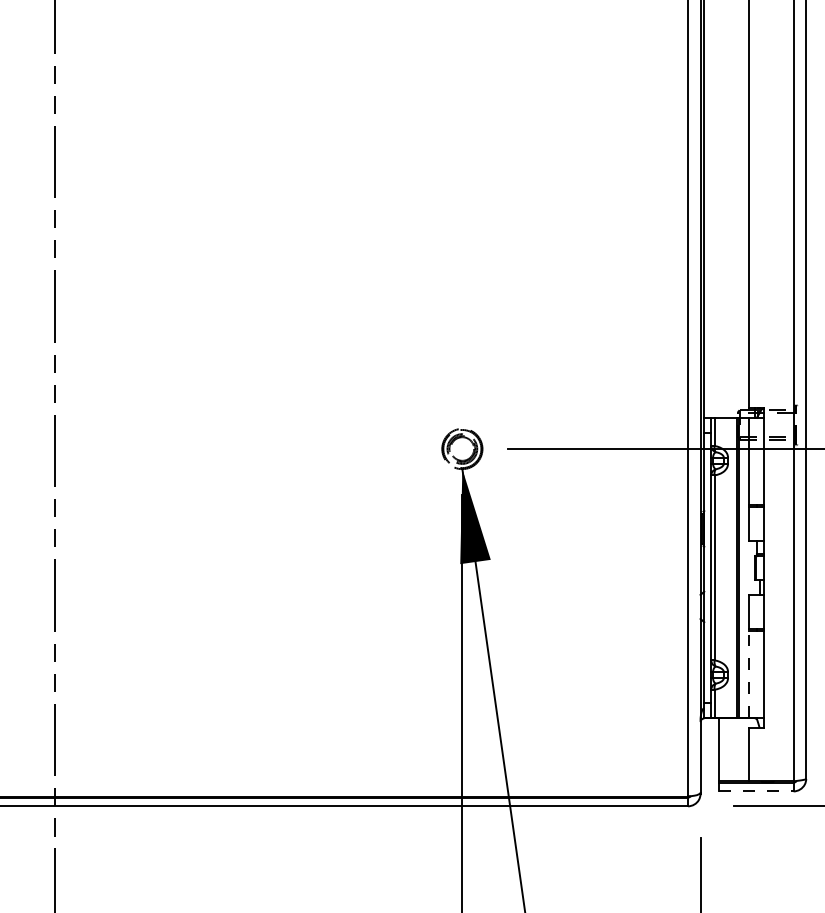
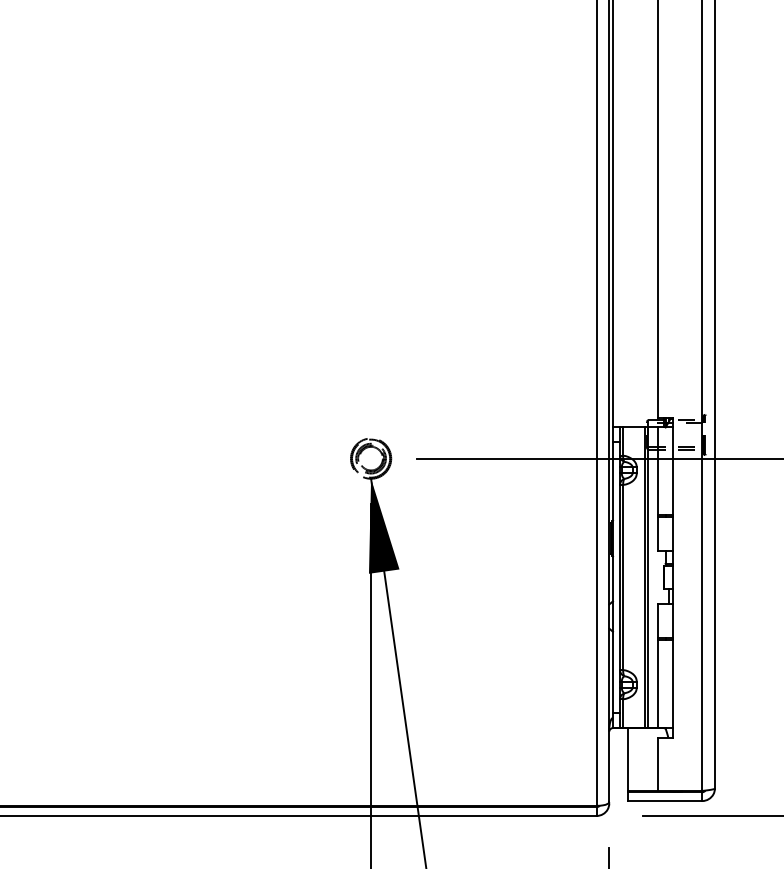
line: (749, 674) -> (658, 684), dashed -> solid
line: (756, 791) -> (665, 801), dashed -> solid

